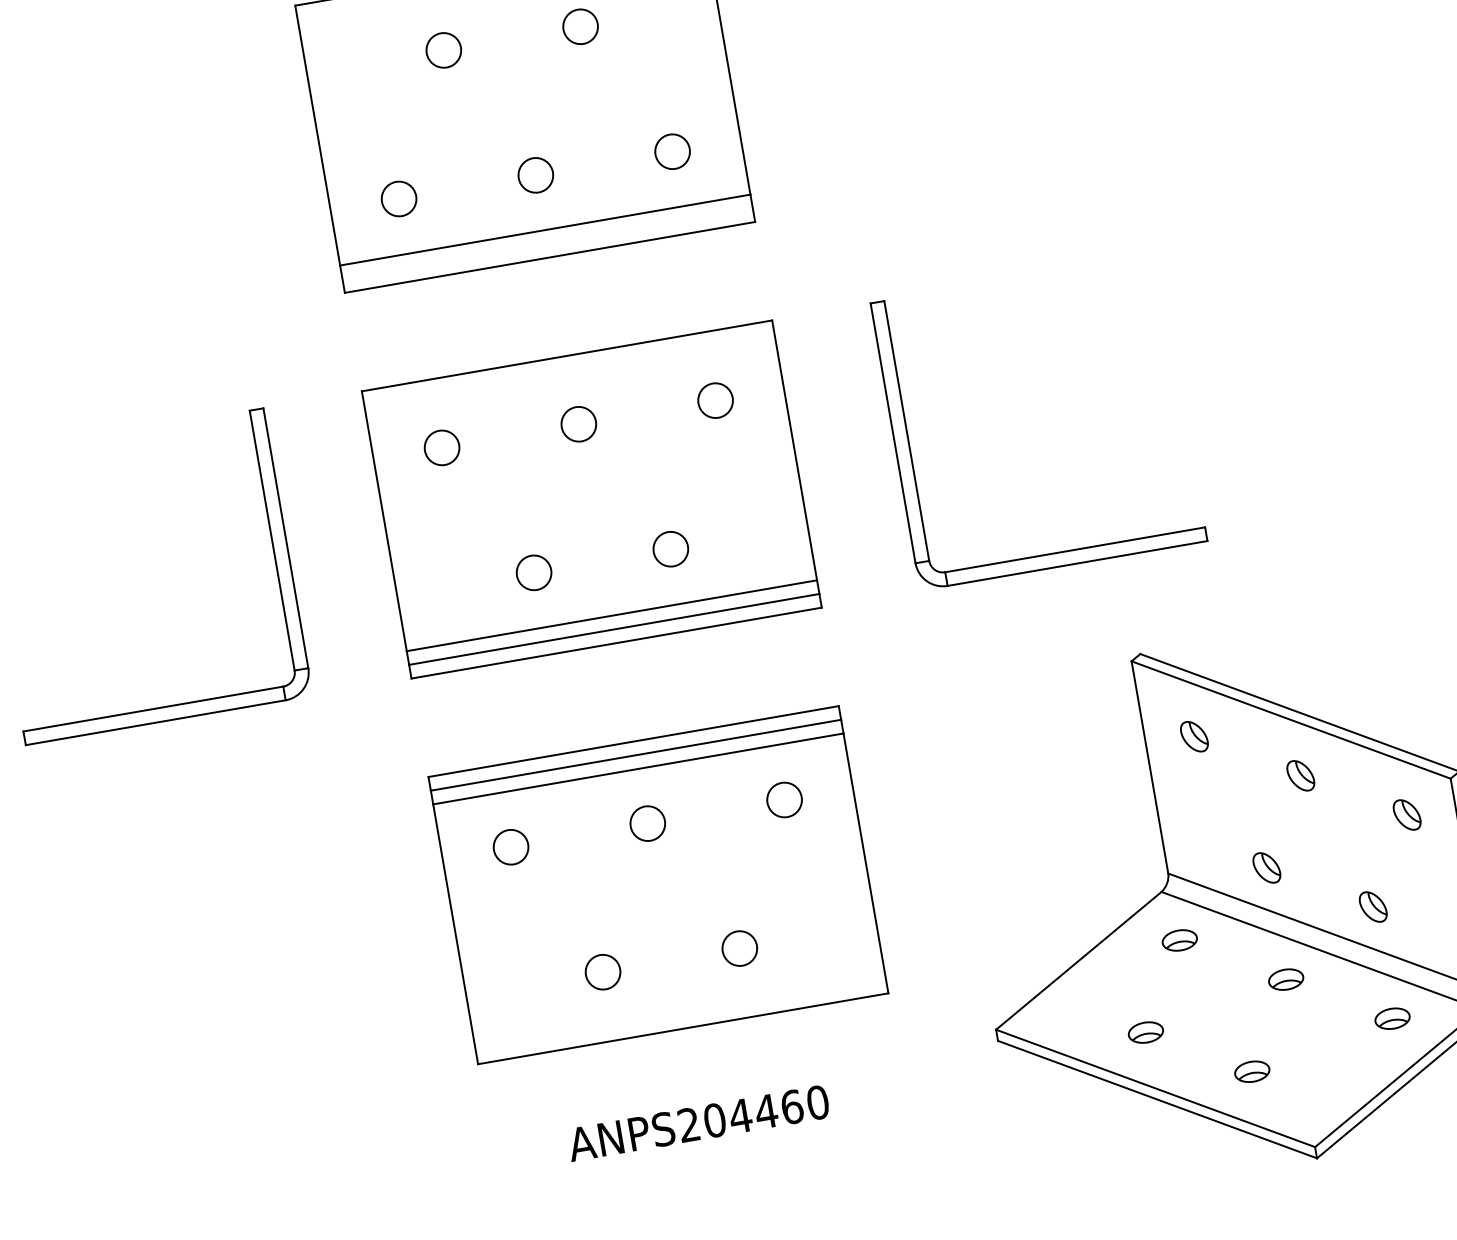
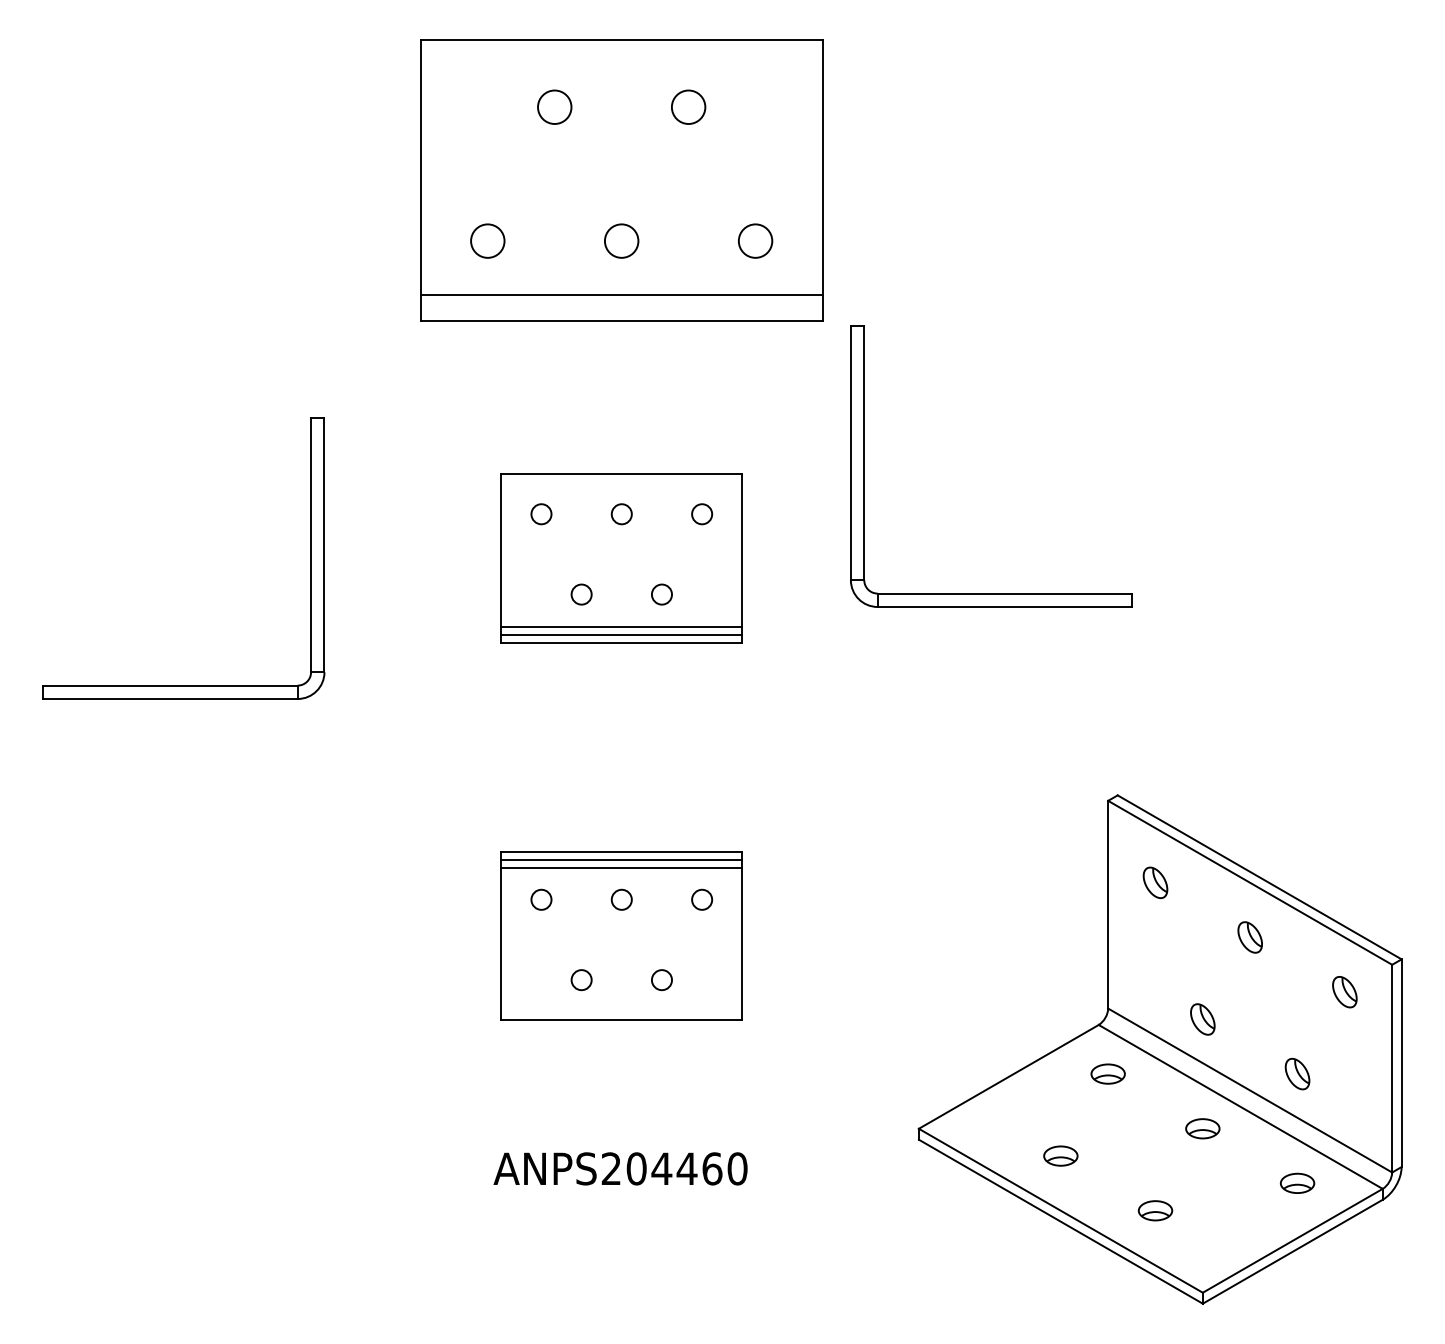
part: (909, 444) -> (864, 466), moved
part: (591, 499) -> (621, 558), size x0.6
part: (658, 884) -> (621, 935), size x0.6

